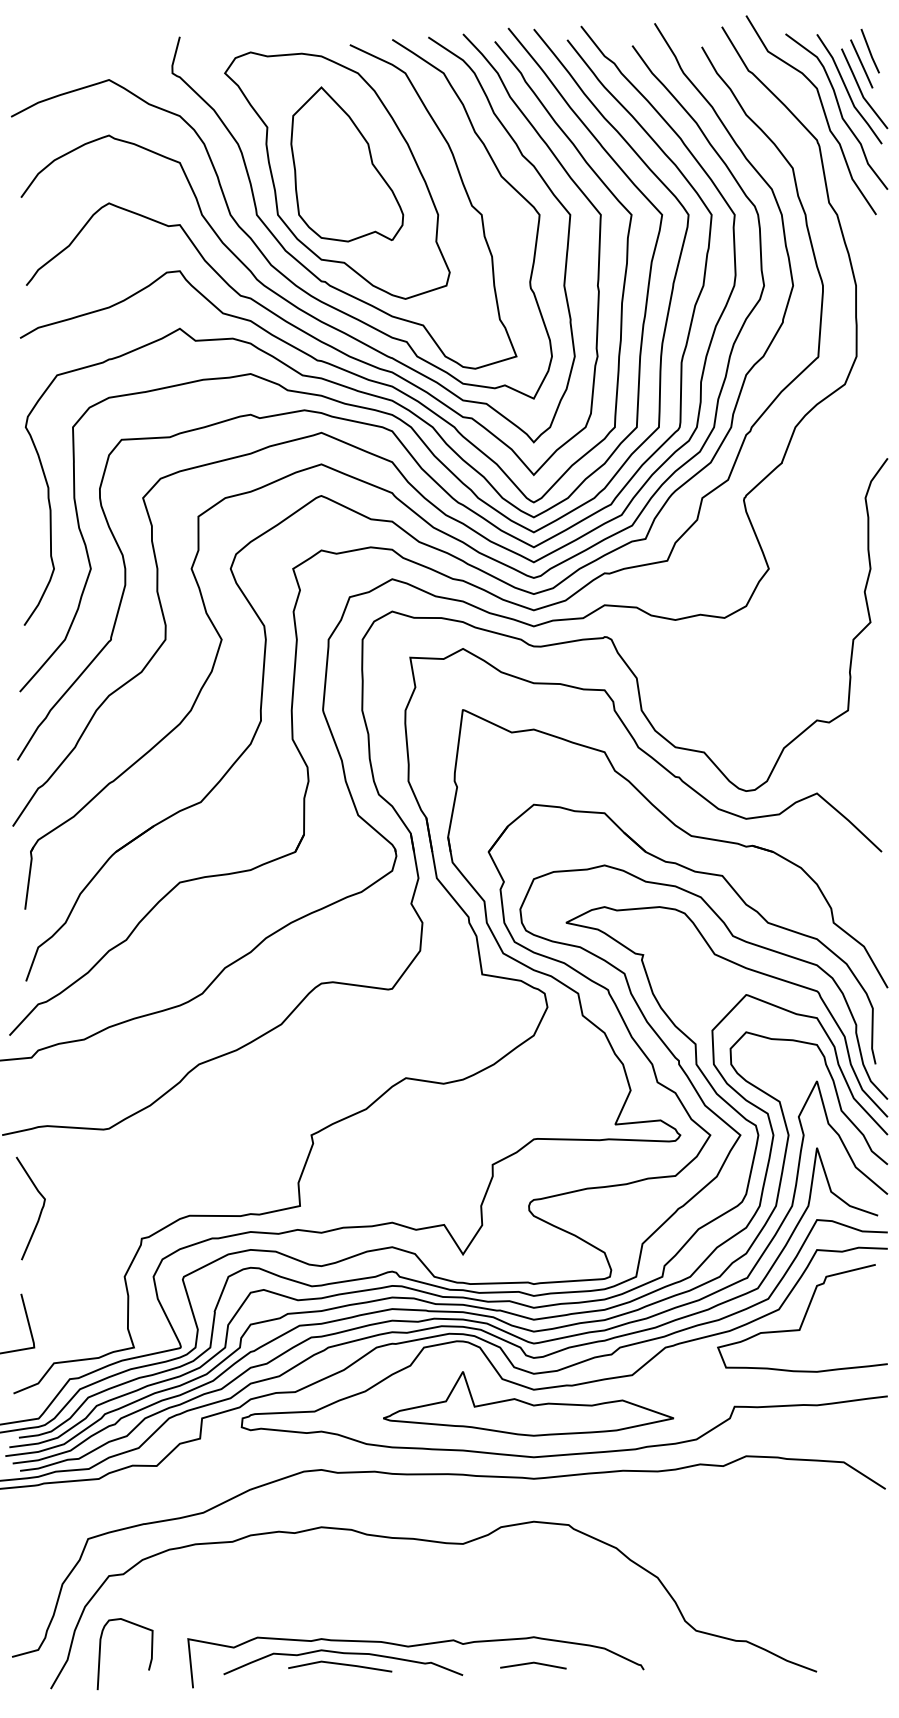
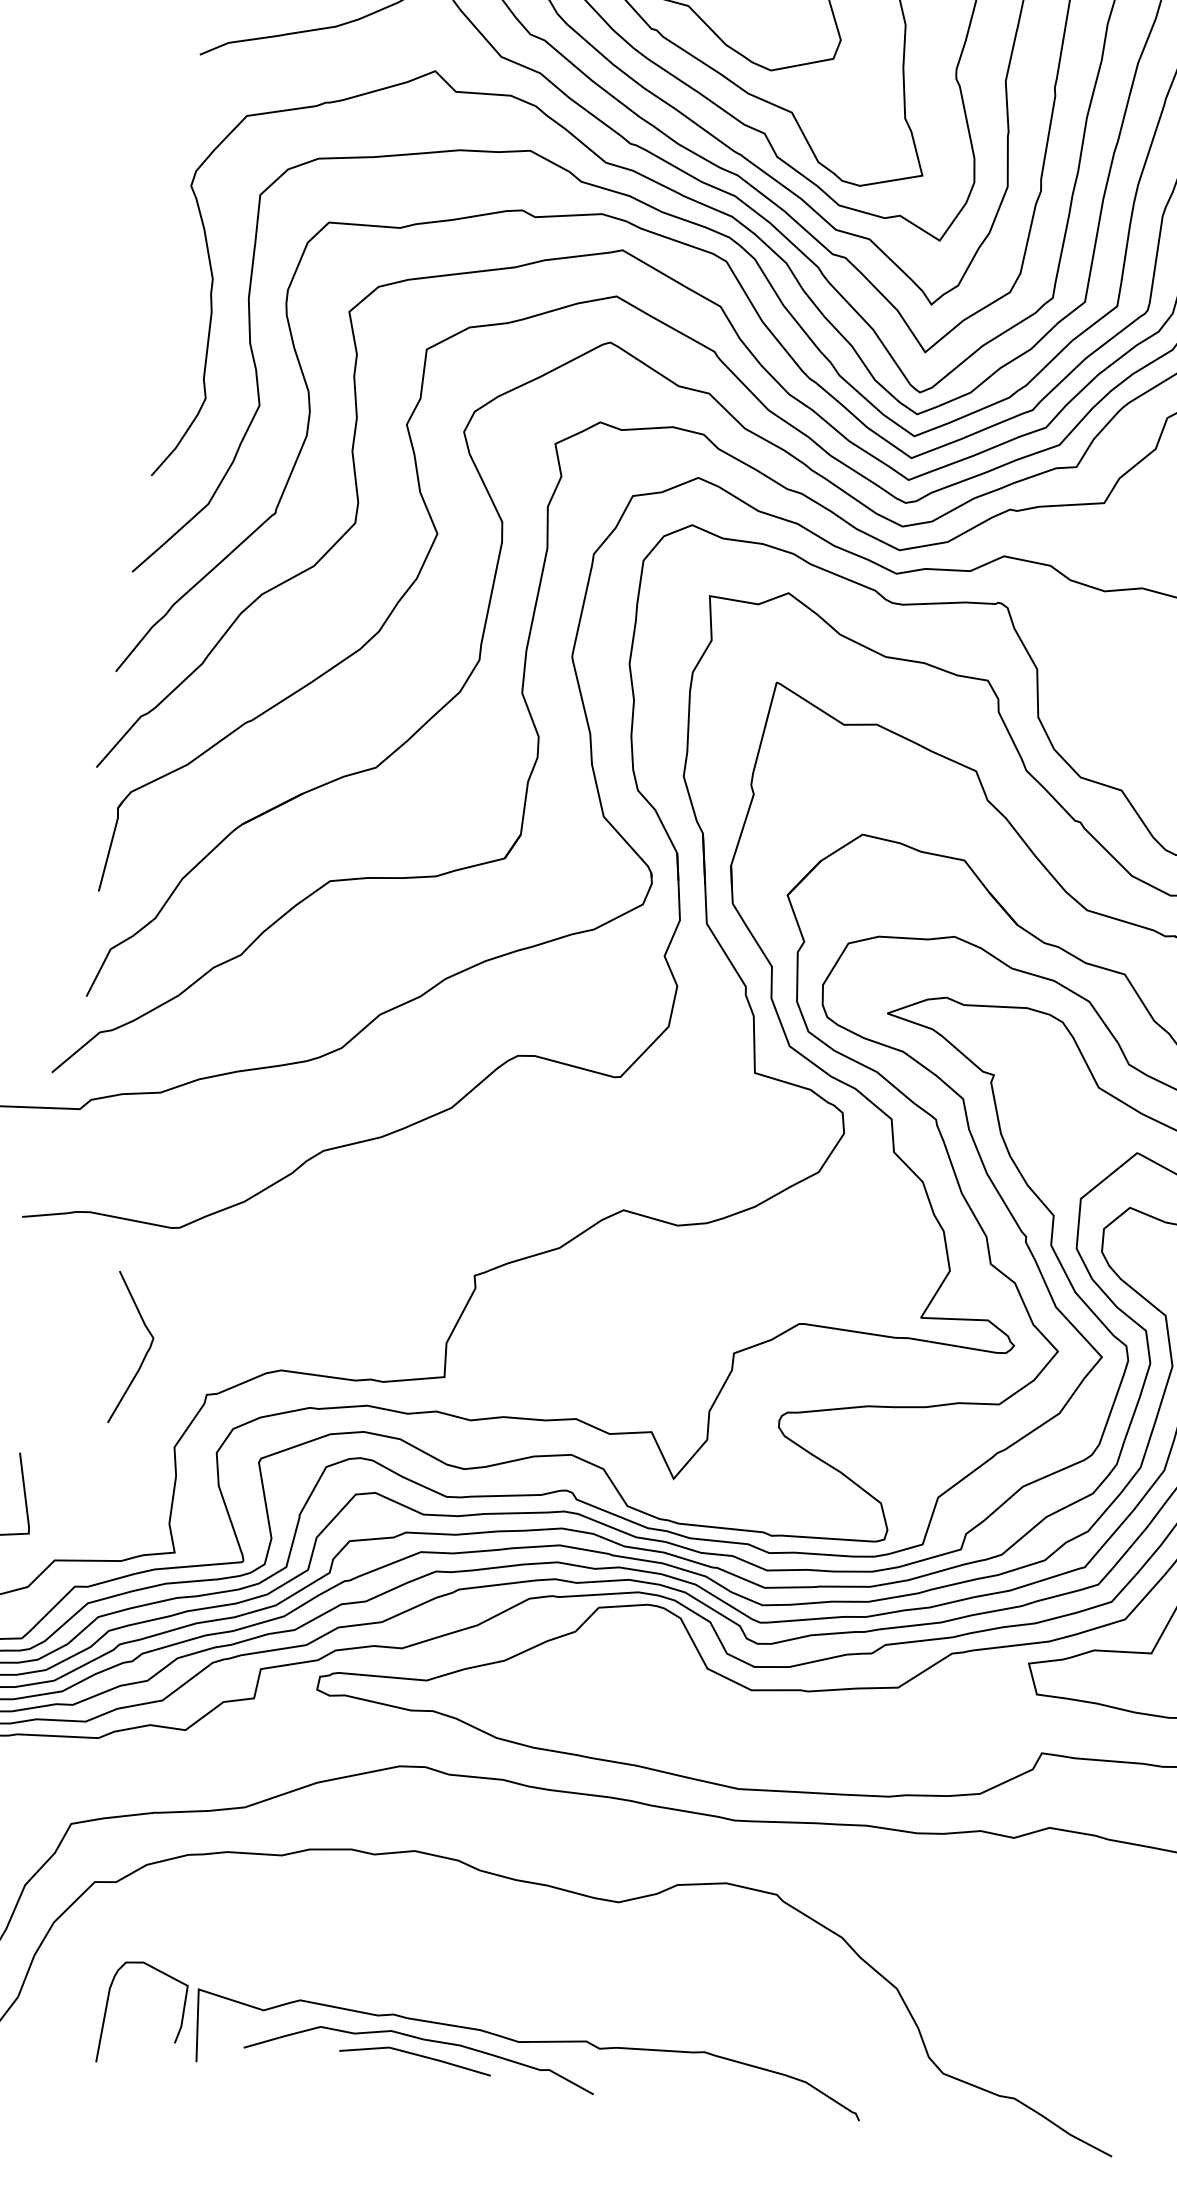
curve: (40, 1210) -> (144, 1353), moved
part: (528, 1403) -> (741, 1709), removed
curve: (100, 1654) -> (107, 2010), moved
line: (533, 1663) -> (698, 2090), removed

